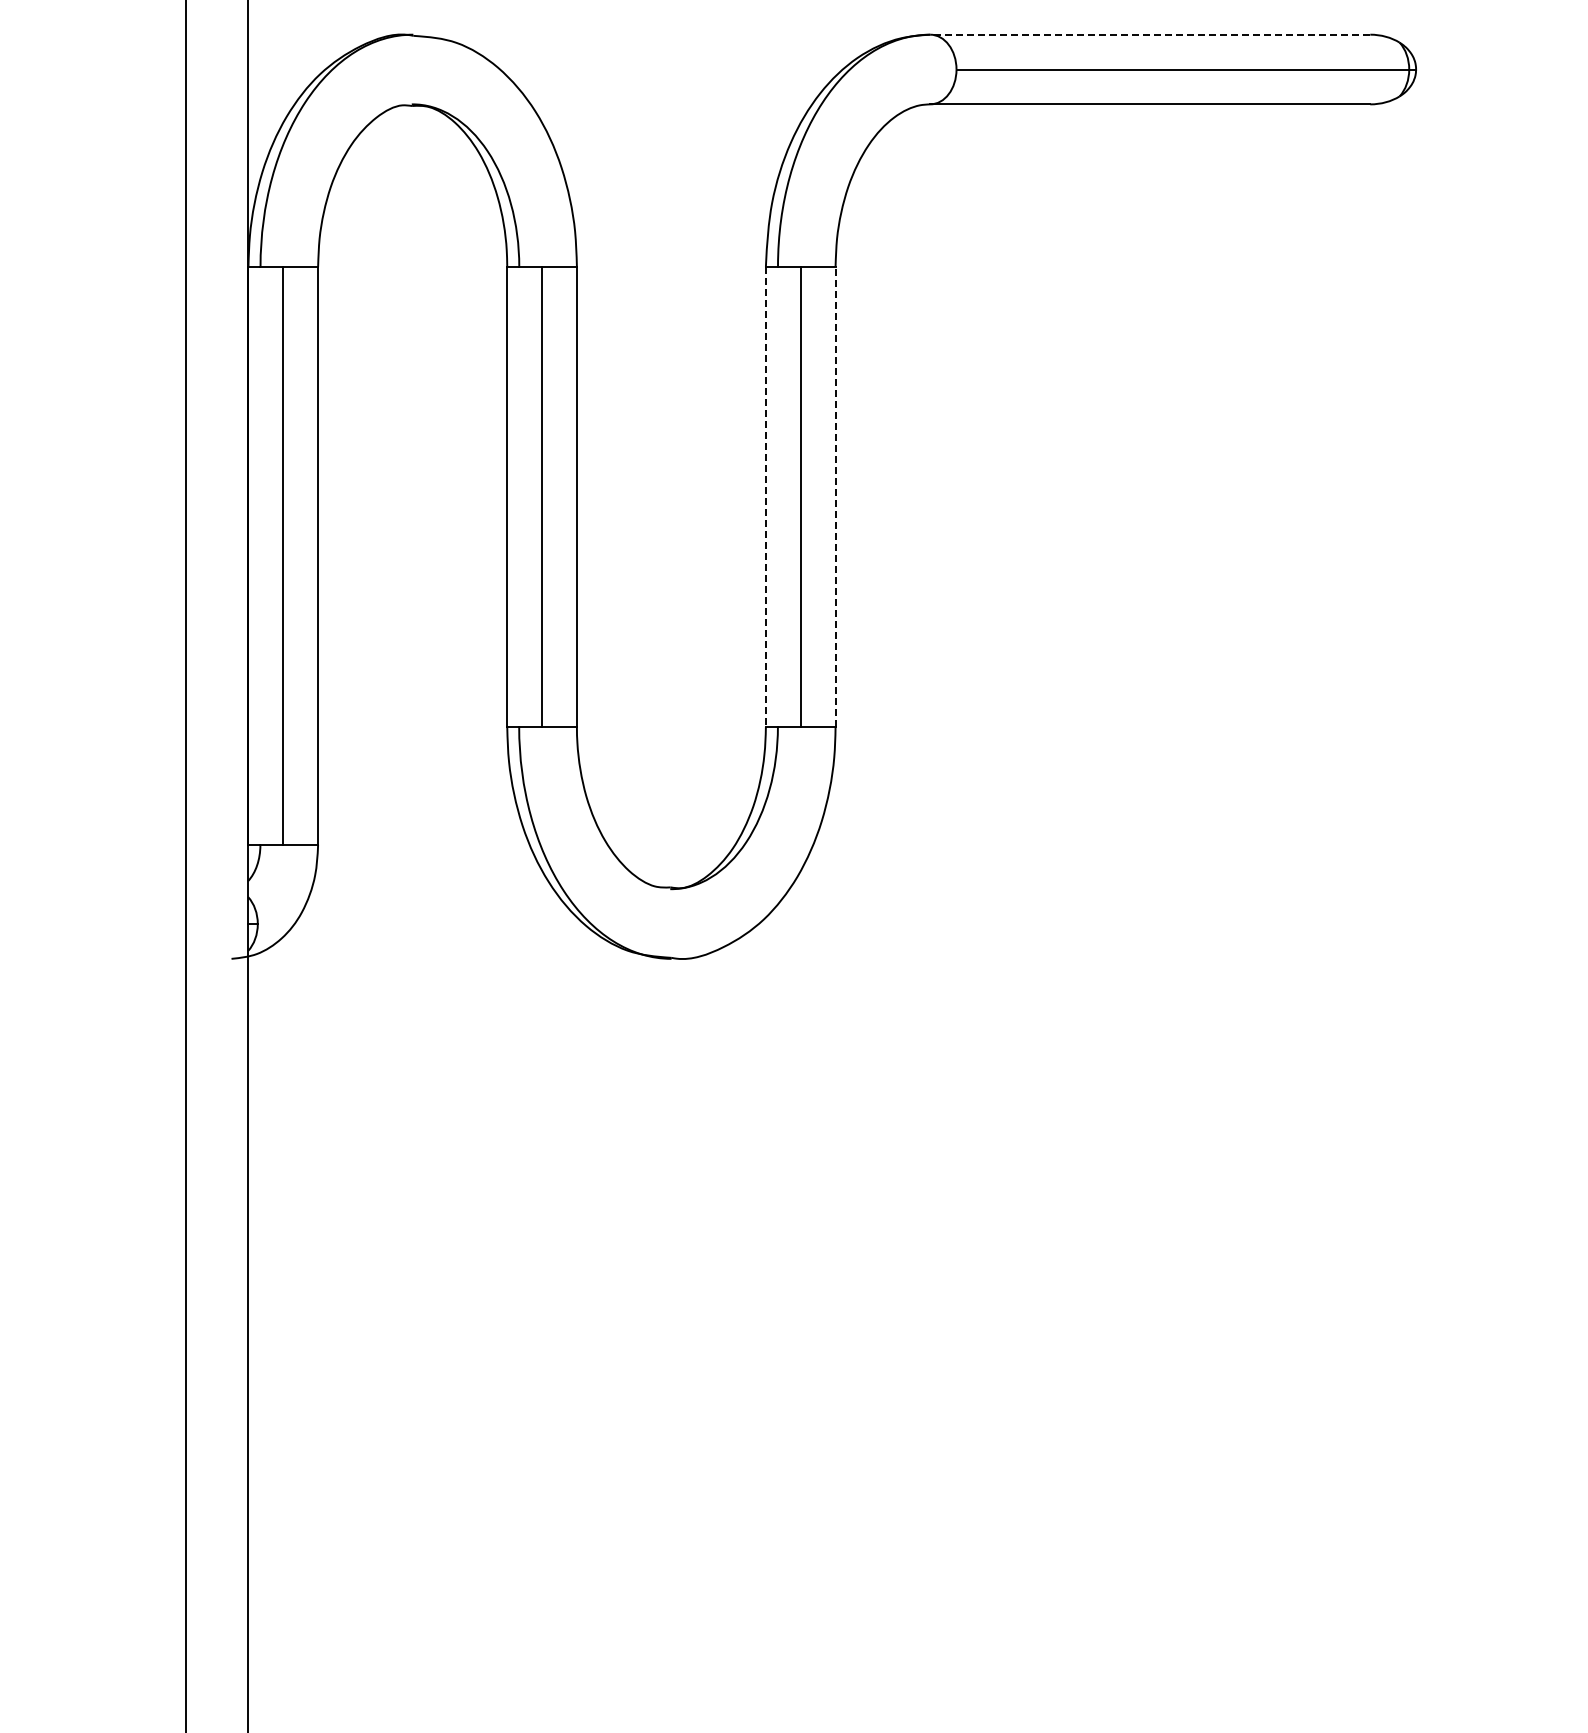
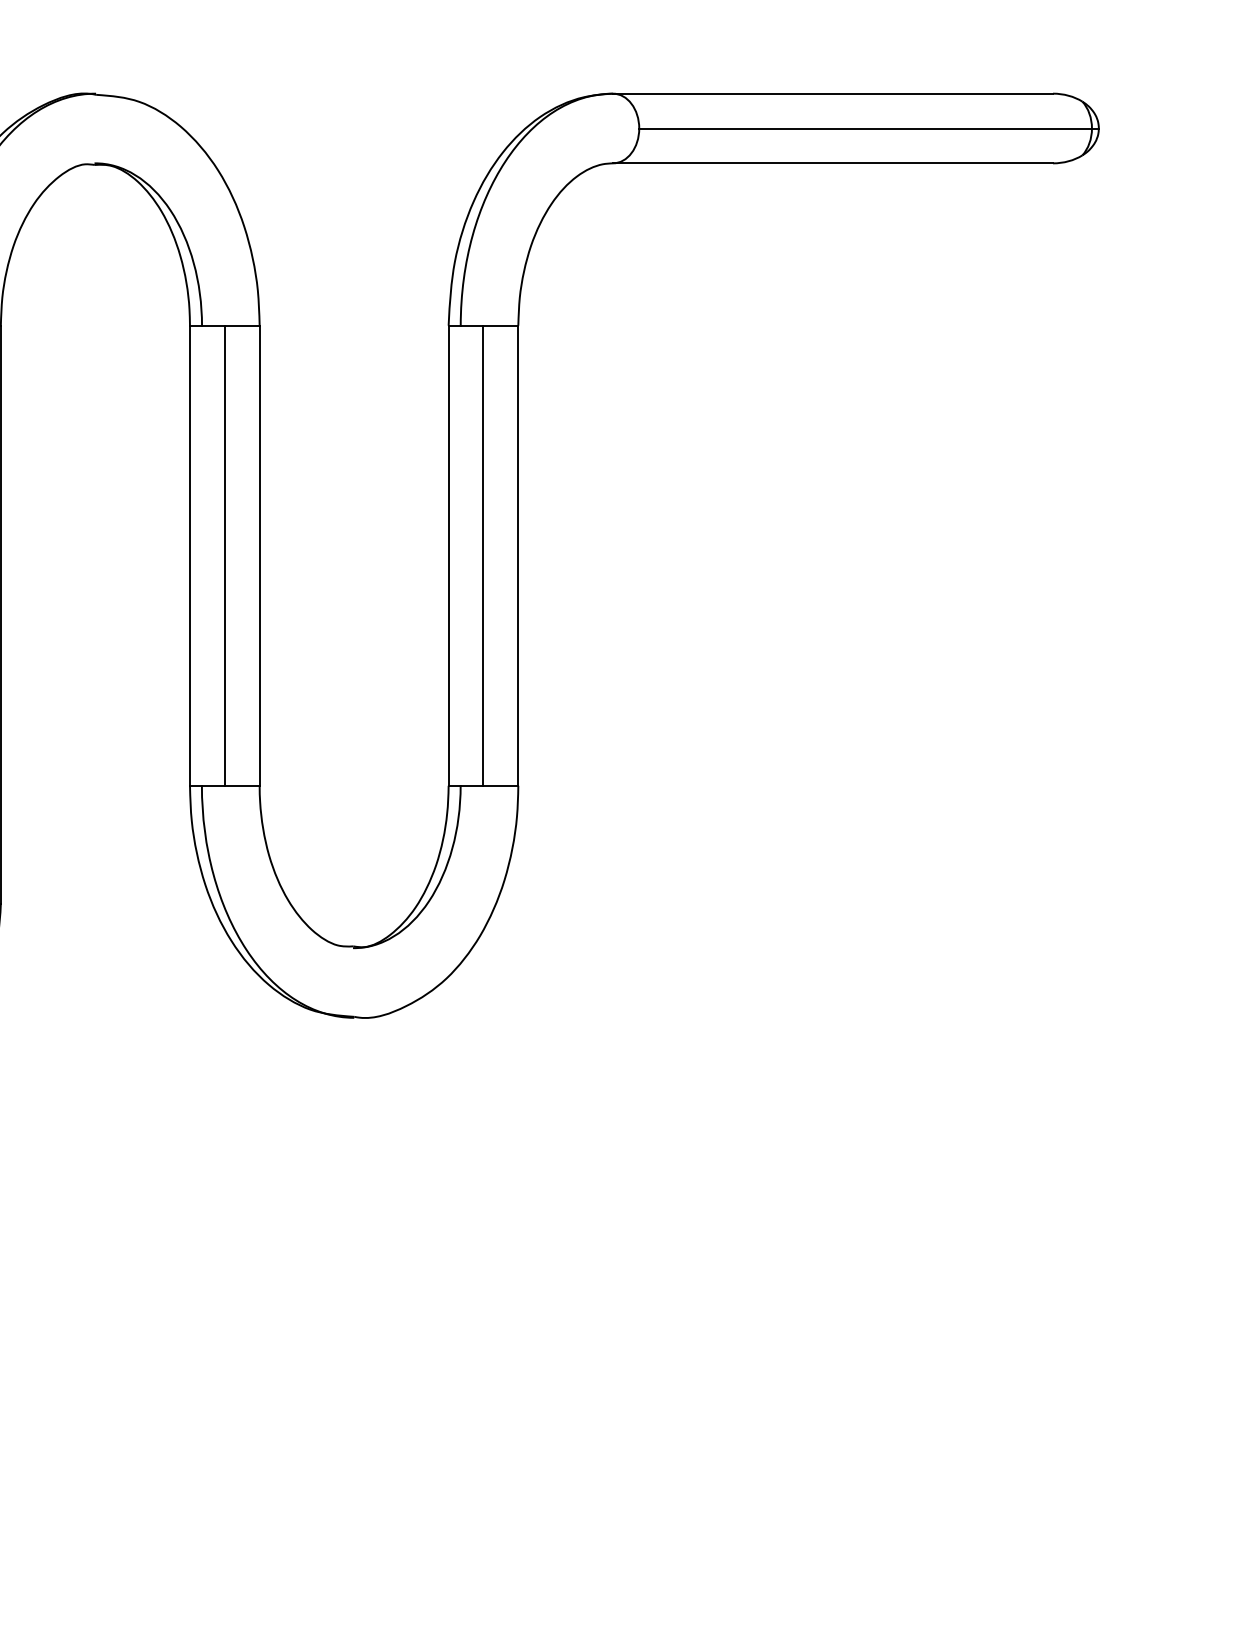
line: (1149, 34) -> (832, 93), dashed -> solid
line: (835, 496) -> (518, 555), dashed -> solid
line: (765, 497) -> (448, 556), dashed -> solid

